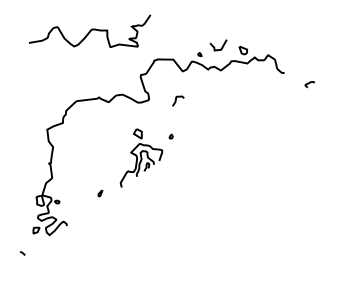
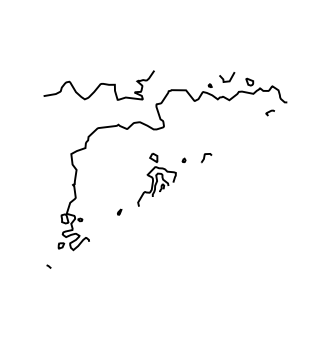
curve: (89, 31) -> (98, 85), moved
curve: (308, 84) -> (269, 112), moved
part: (178, 101) -> (206, 158), moved

